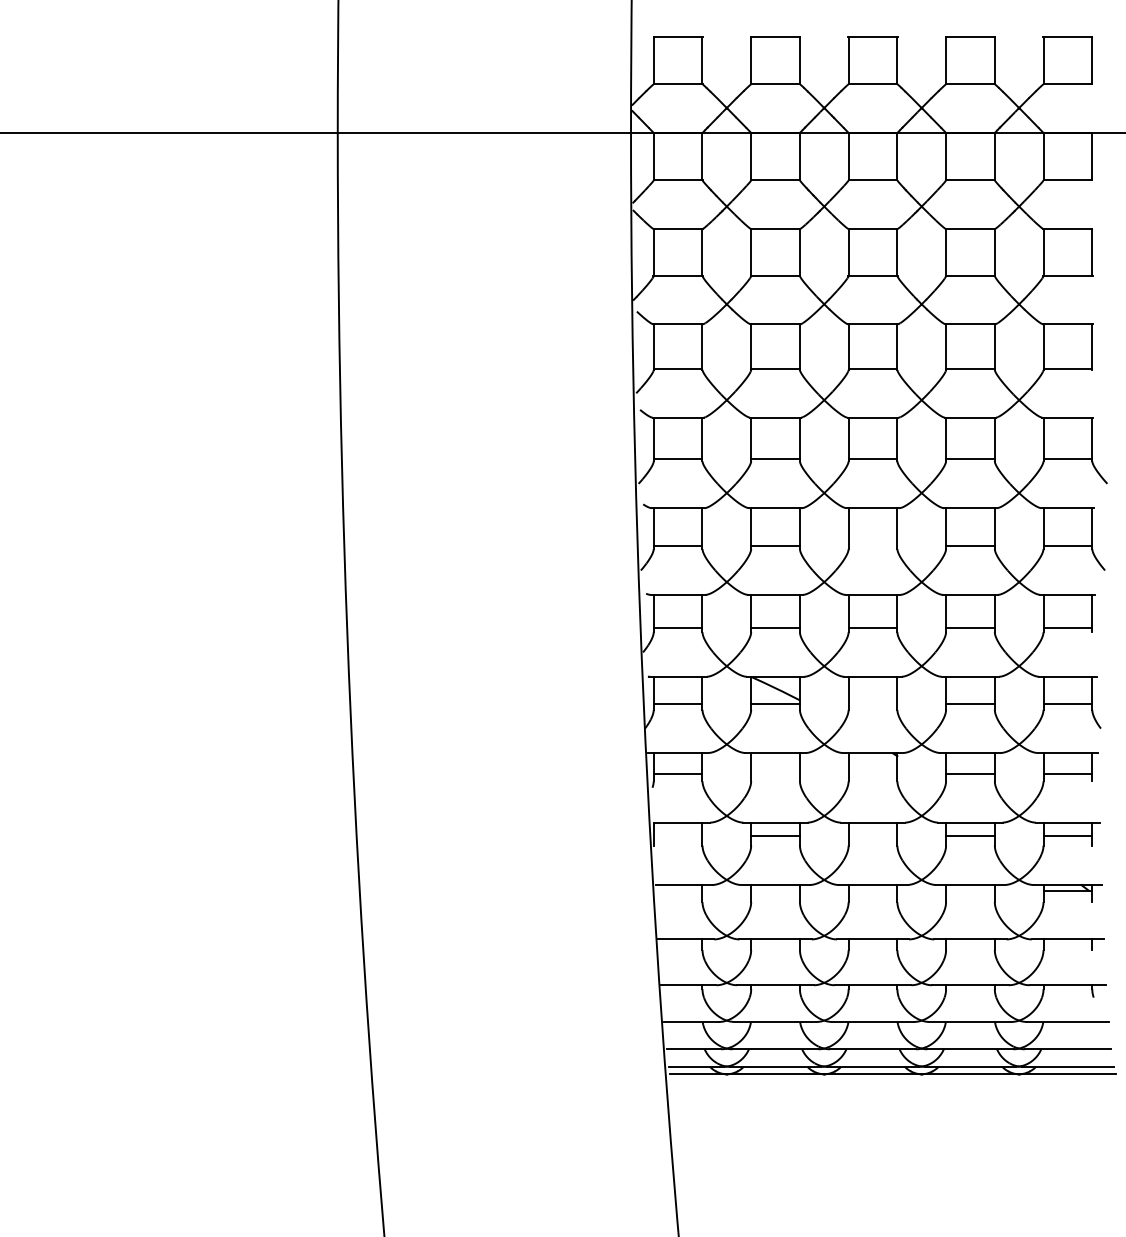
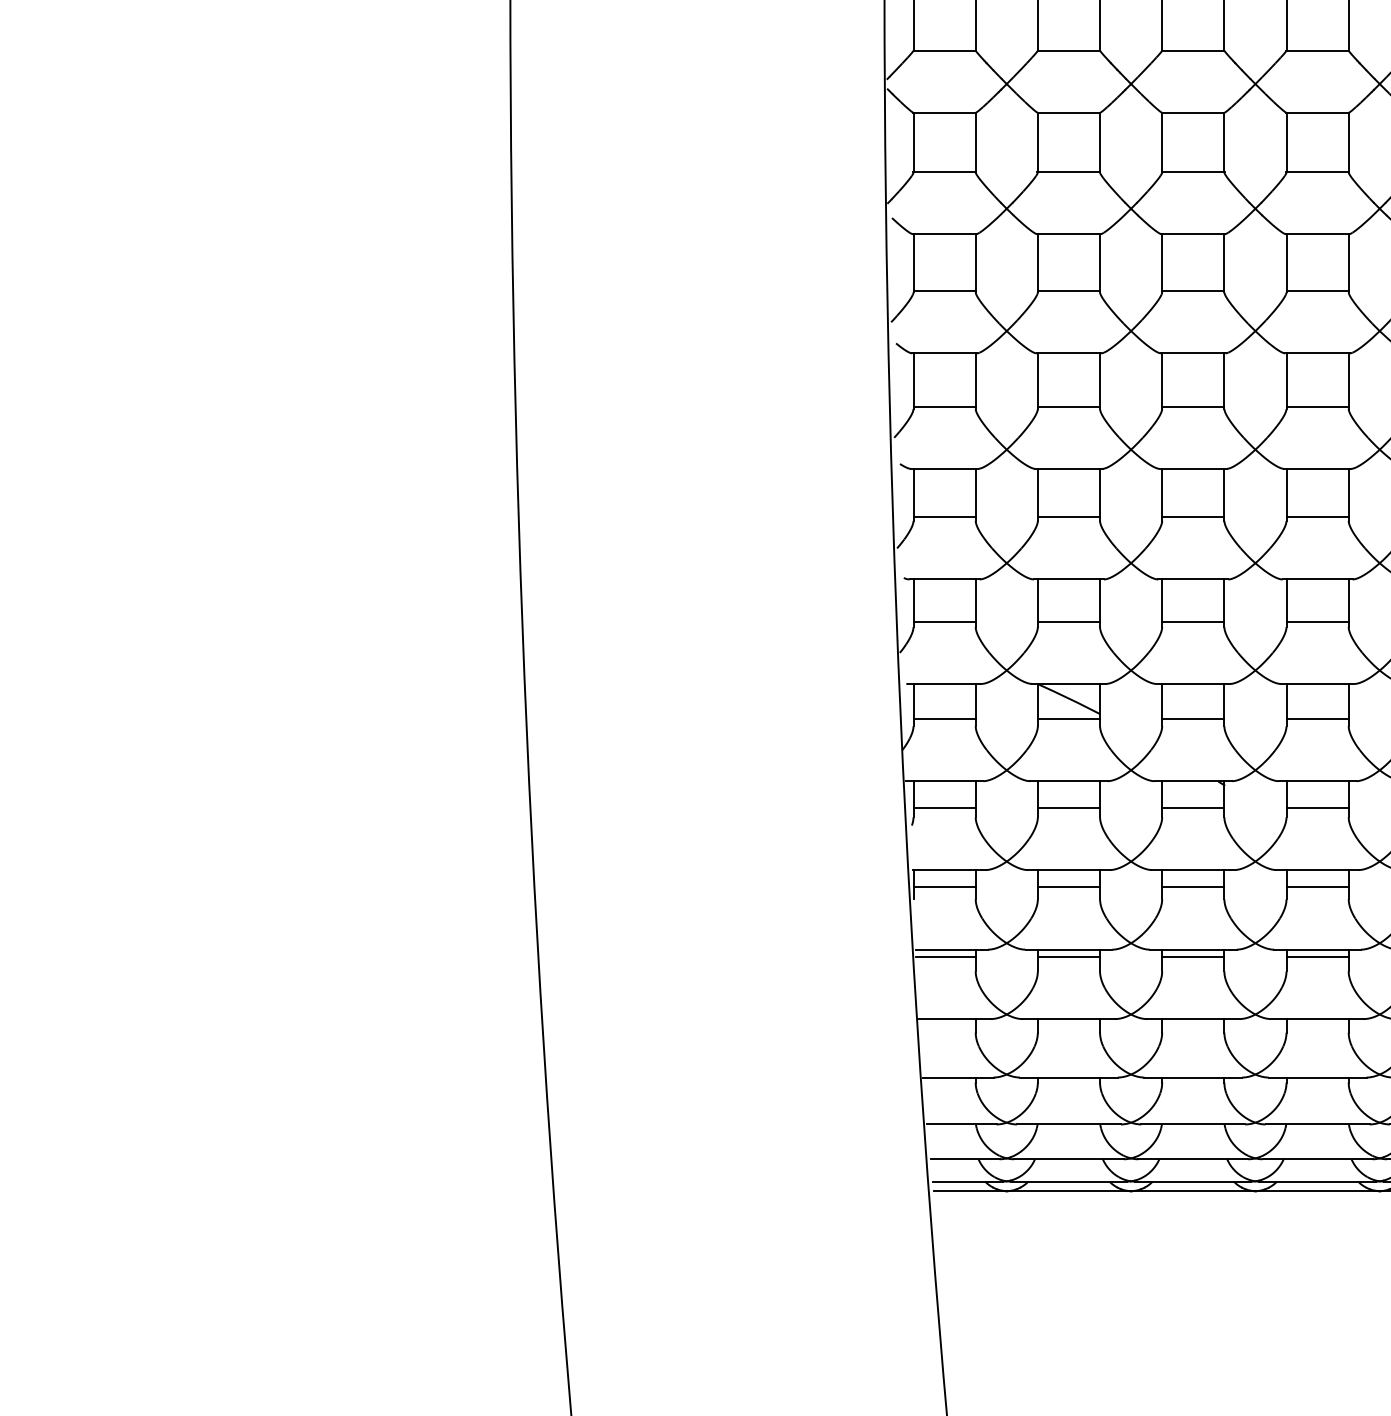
line: (872, 546) -> (1192, 517), added
line: (872, 704) -> (1192, 719), added
line: (775, 773) -> (1068, 807), added
line: (872, 773) -> (1192, 807), added
line: (678, 836) -> (945, 887), added
line: (872, 836) -> (1192, 887), added
line: (678, 890) -> (945, 956), added
line: (775, 890) -> (1068, 956), added
line: (872, 890) -> (1192, 956), added
line: (970, 890) -> (1317, 956), added

